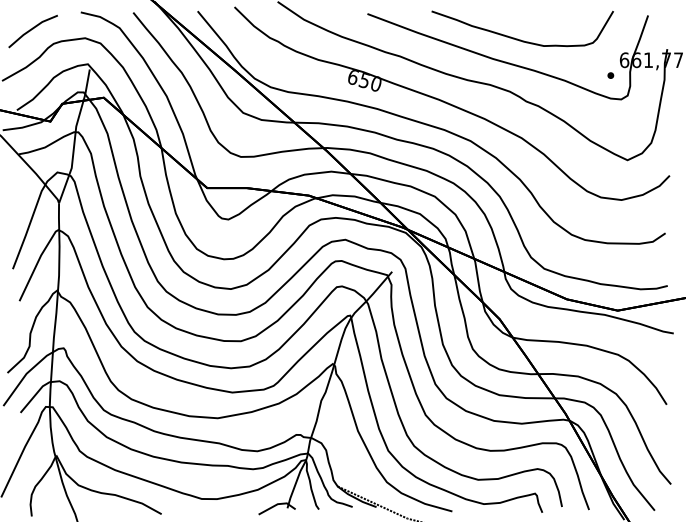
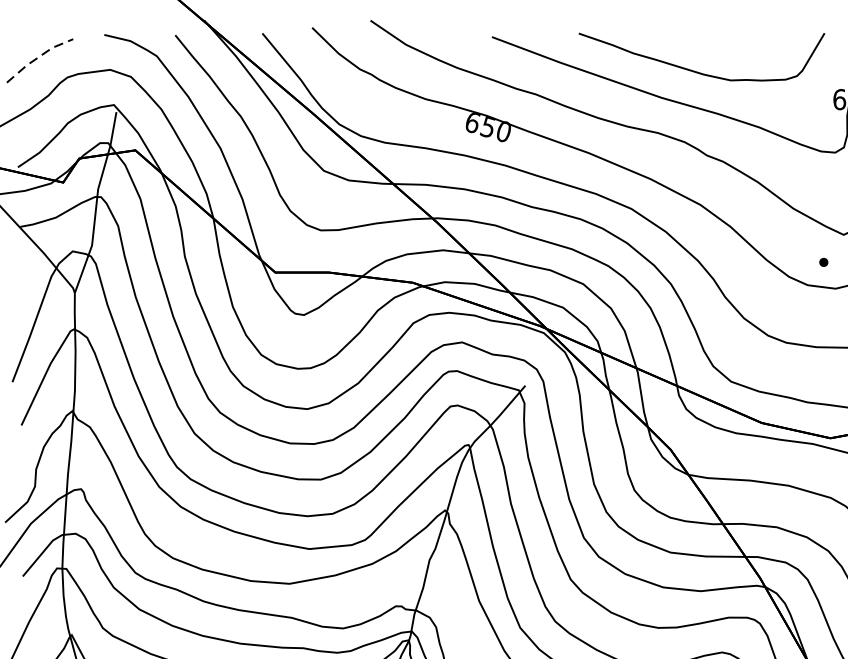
line: (31, 29) -> (37, 58), solid -> dashed
part: (610, 75) -> (823, 262), moved

